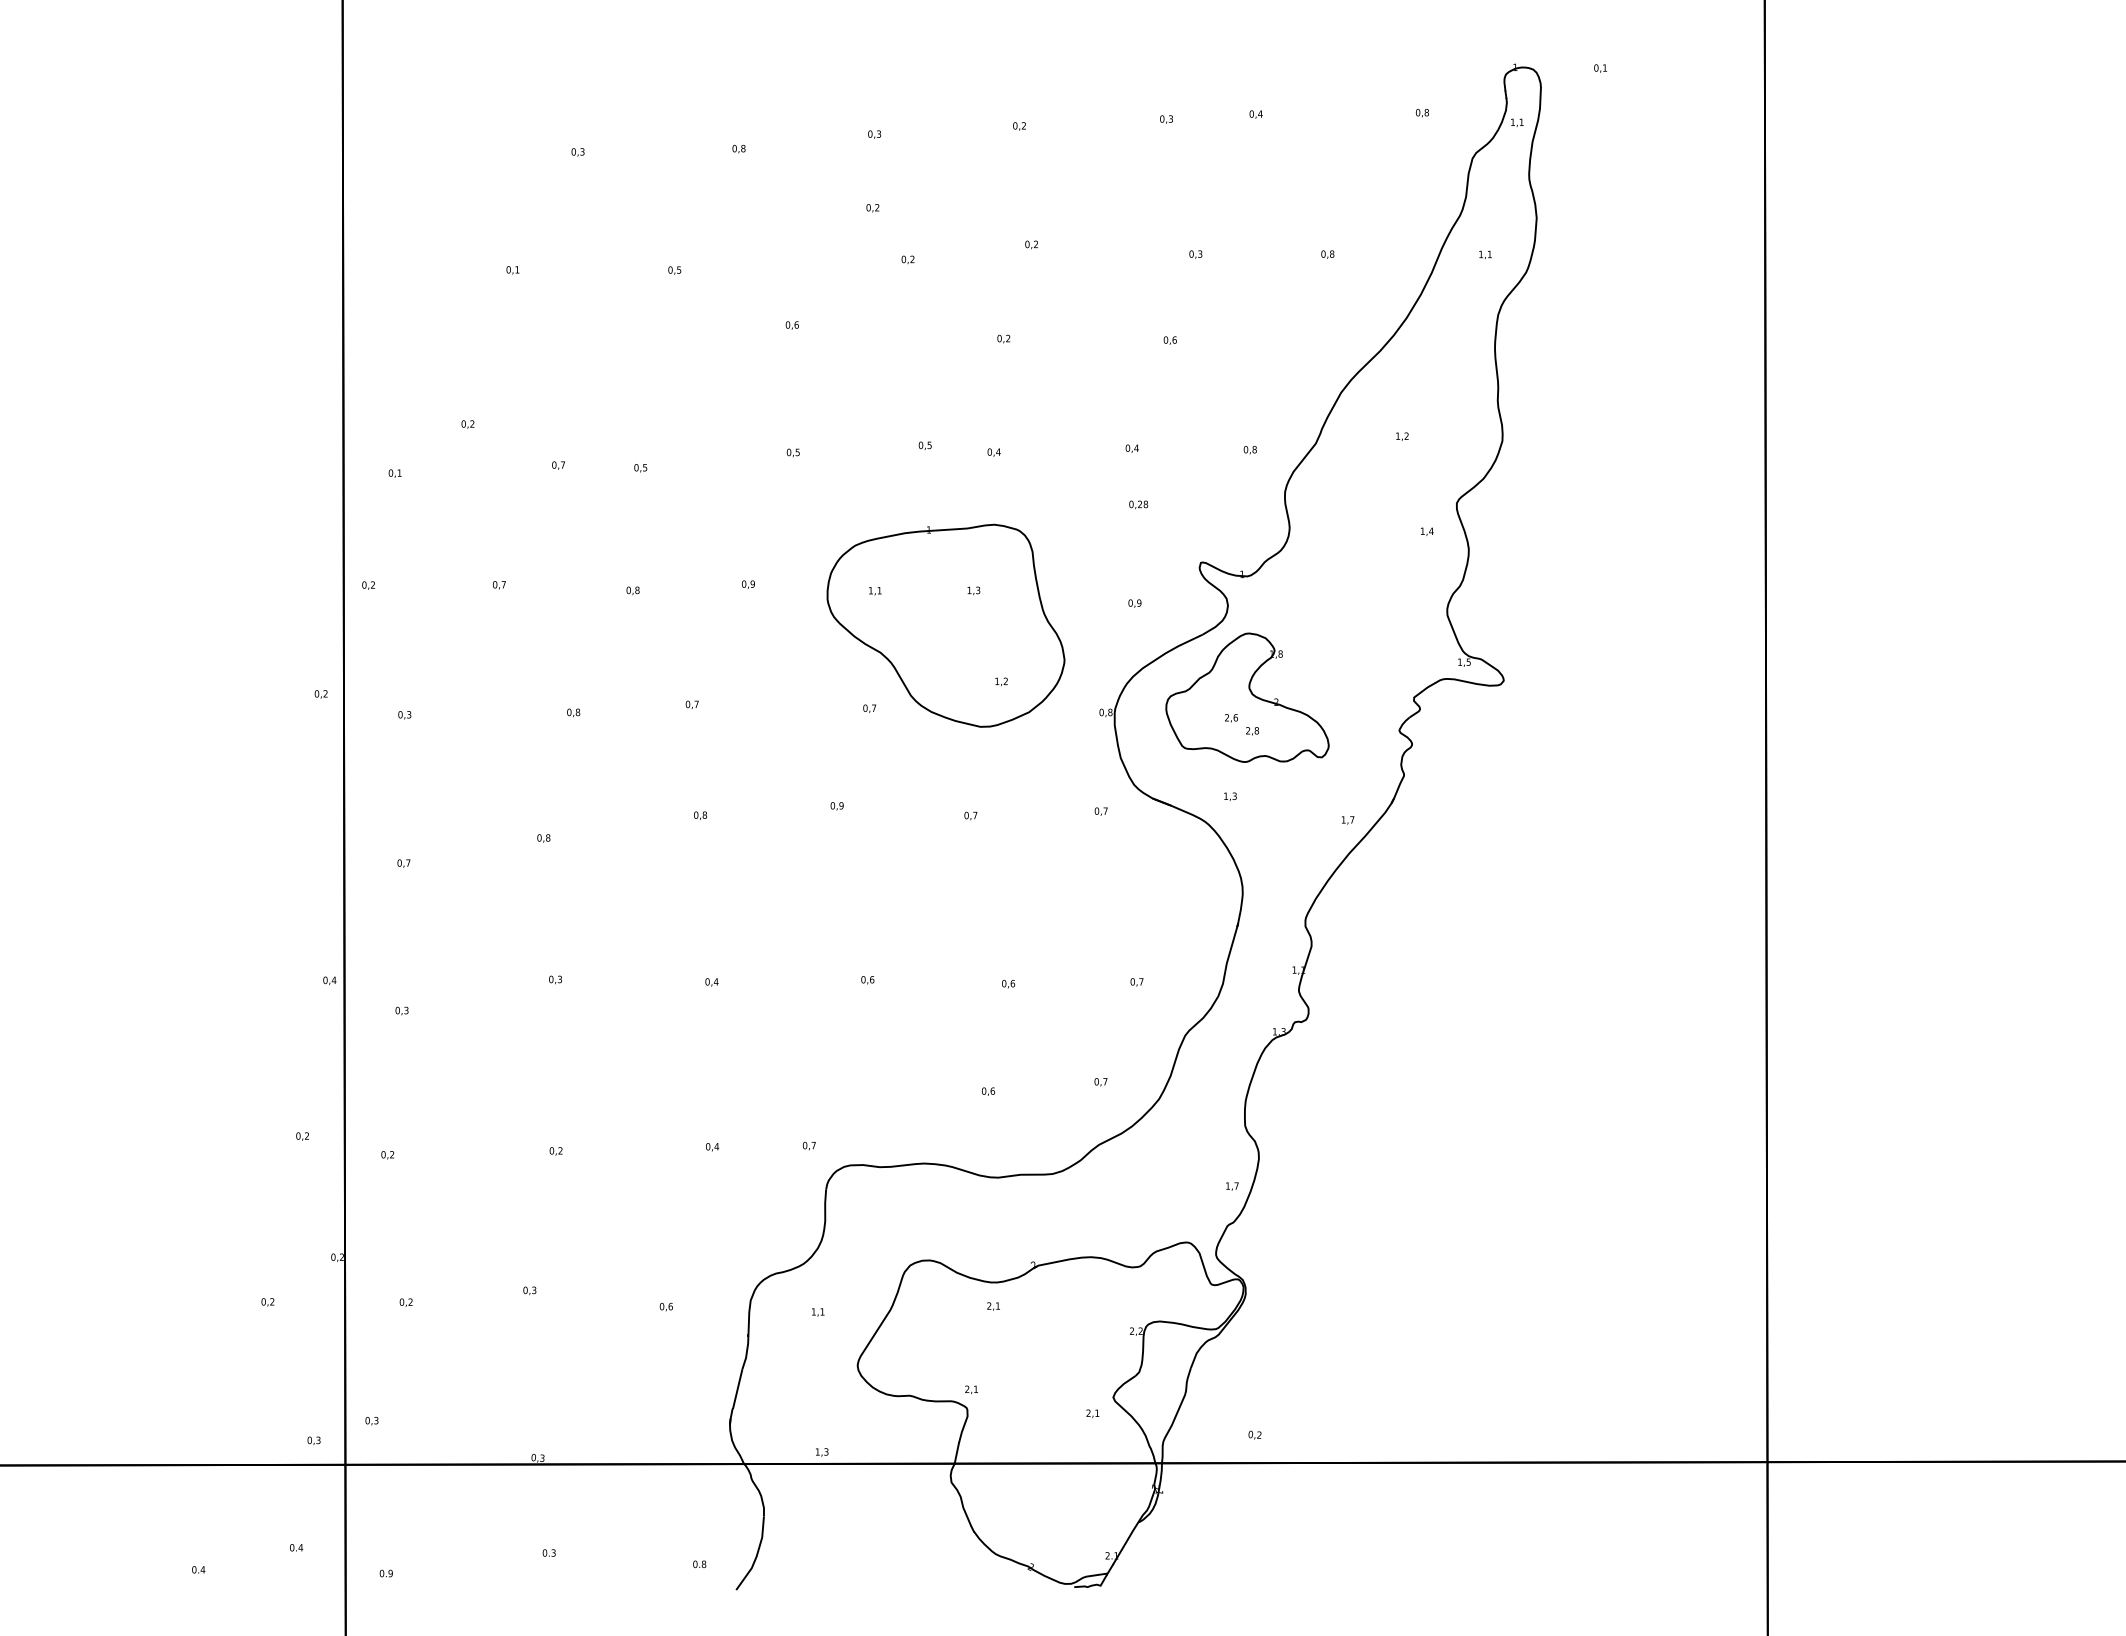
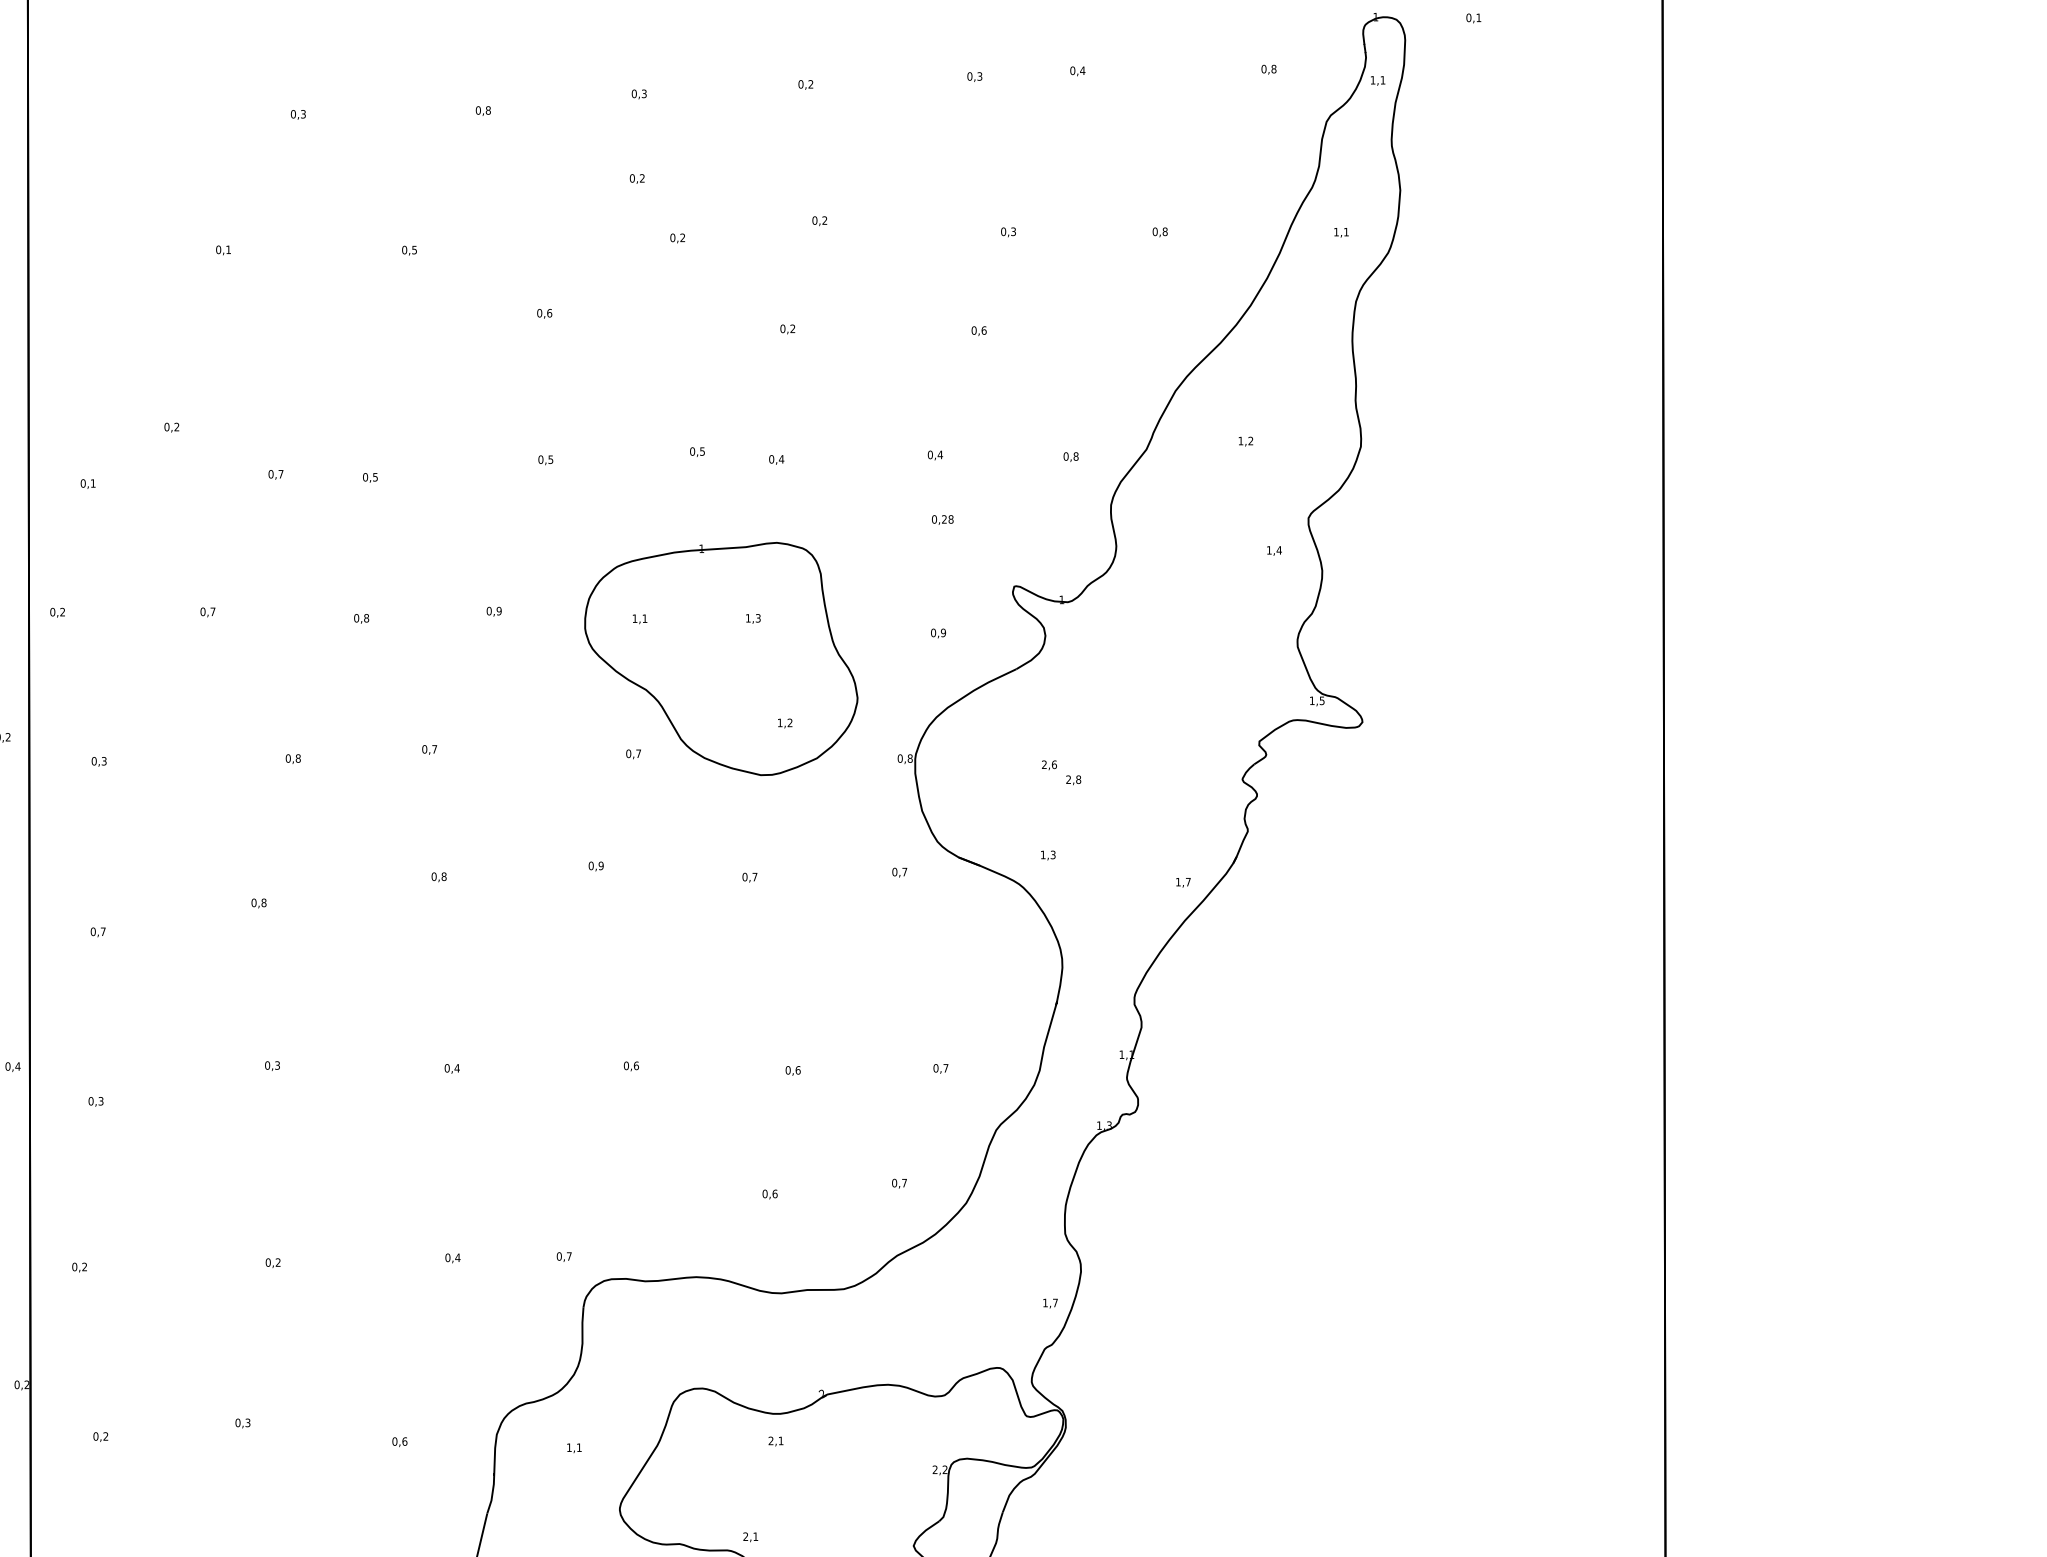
part: (1247, 697) -> (1067, 741), removed

